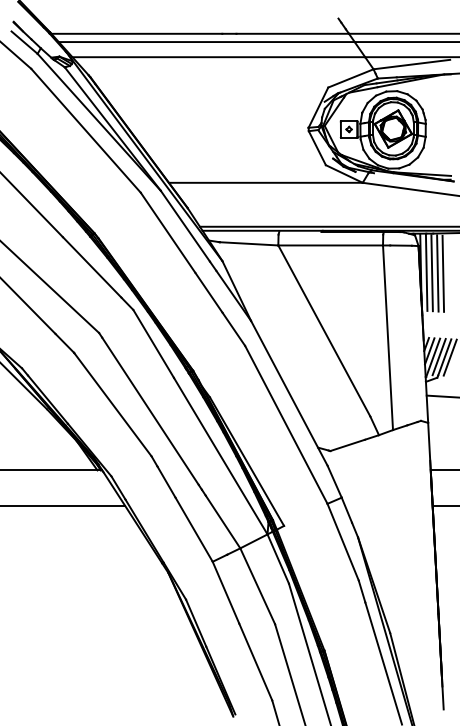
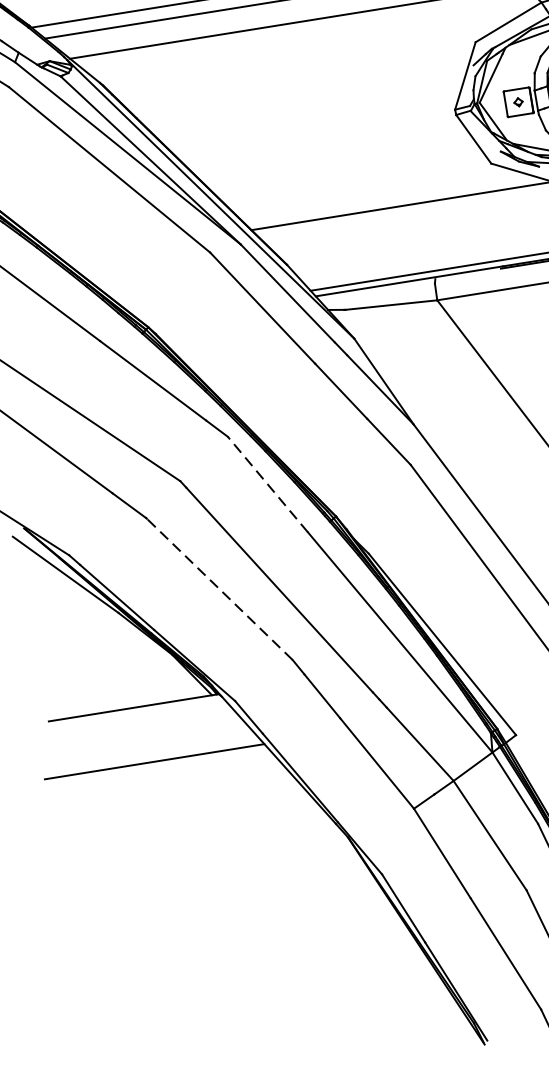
line: (153, 343) -> (267, 483), solid -> dashed
line: (112, 404) -> (218, 589), solid -> dashed

